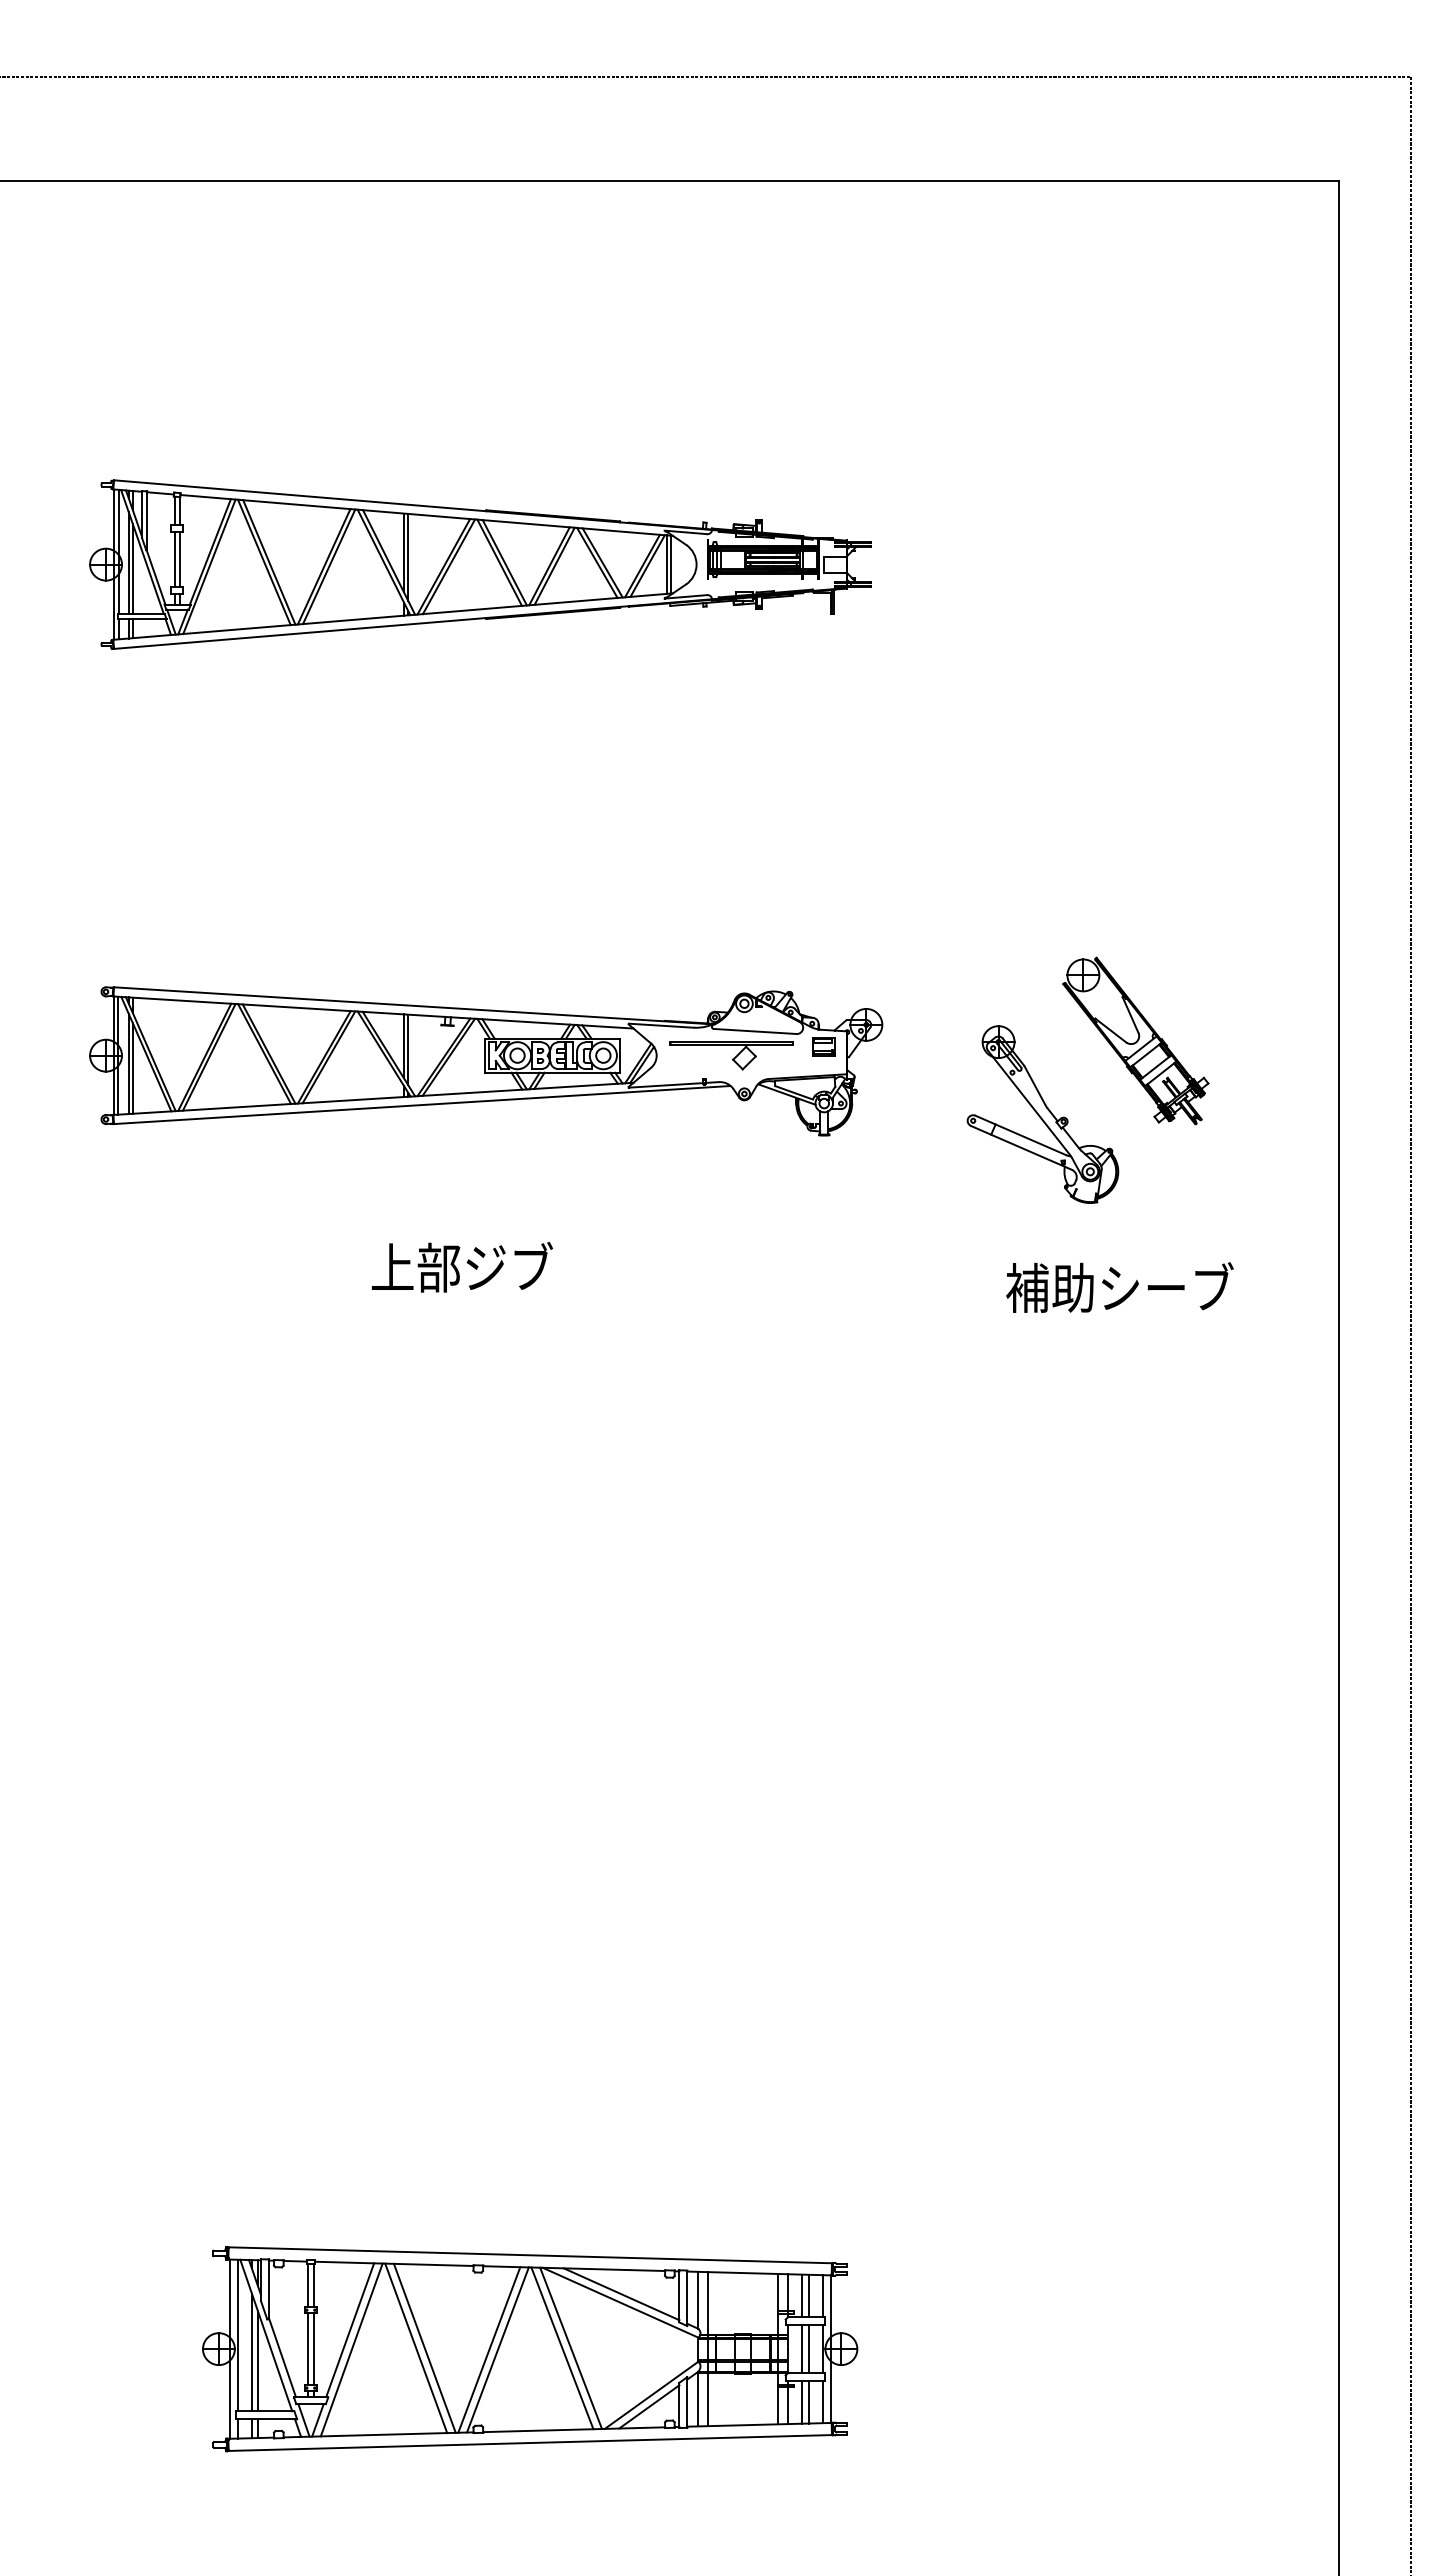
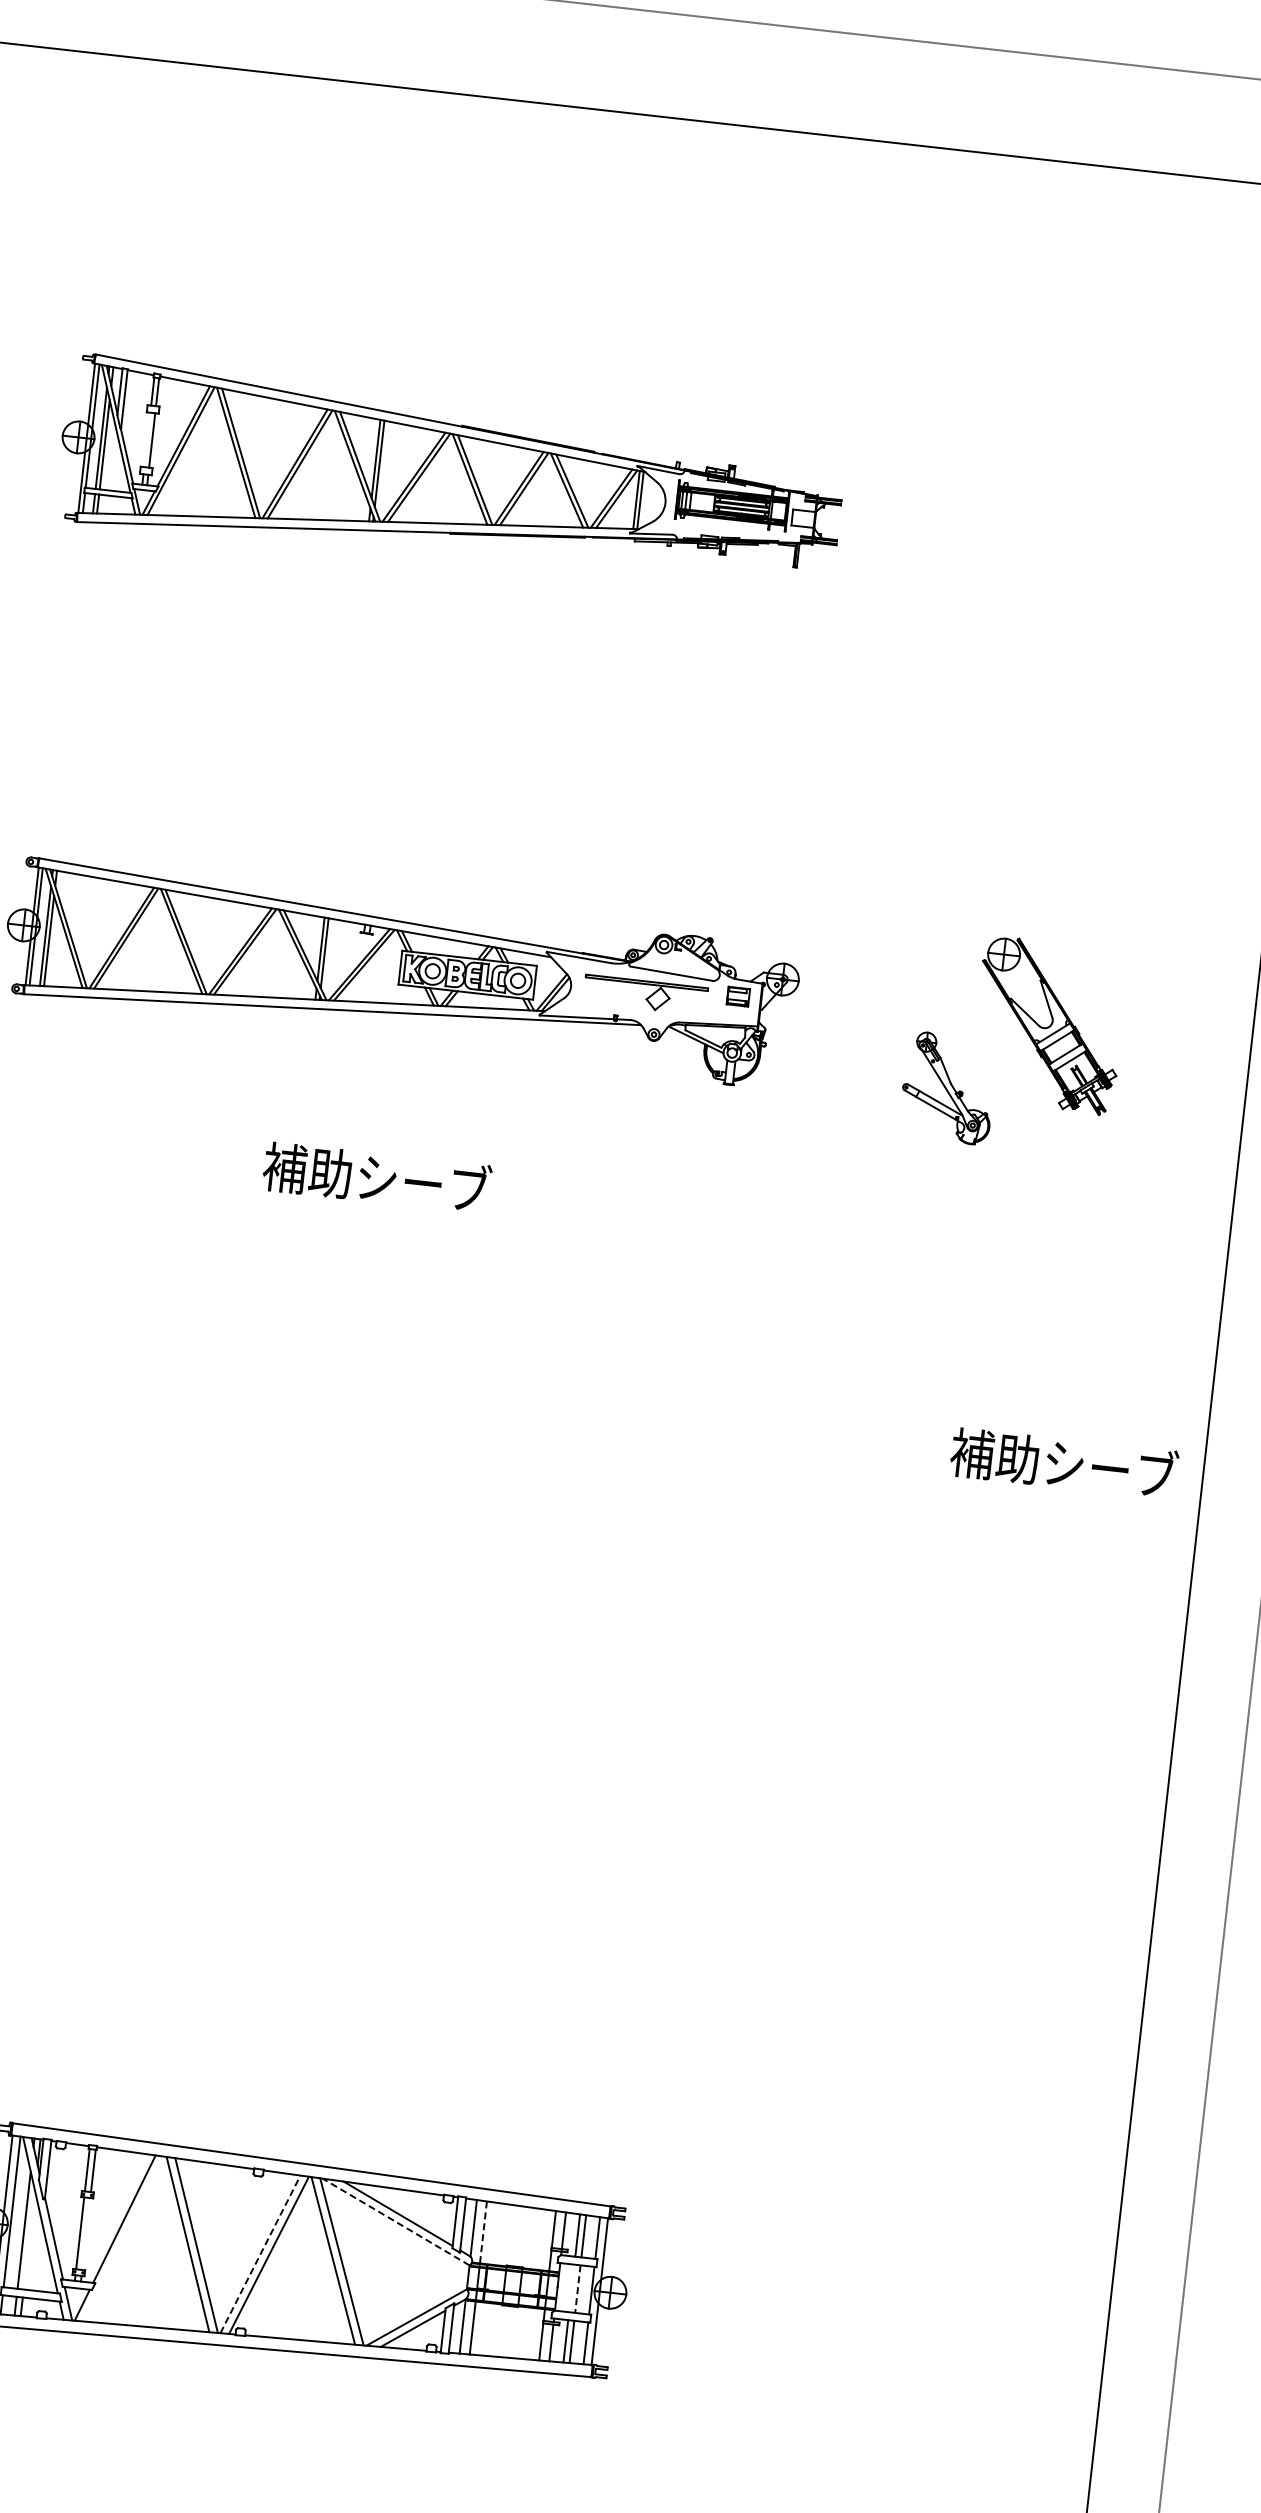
line: (174, 559) -> (147, 439), removed
part: (1042, 1114) -> (947, 1088), size x0.6
text: (485, 1266) -> (377, 1177), 上部ジブ -> 補助シーブ
text: (1119, 1287) -> (1063, 1463), moved
line: (620, 2302) -> (396, 2221), solid -> dashed
line: (708, 2303) -> (483, 2232), solid -> dashed
line: (313, 2348) -> (85, 2233), removed
line: (351, 2349) -> (123, 2238), removed
line: (489, 2349) -> (260, 2253), solid -> dashed
line: (802, 2349) -> (571, 2288), removed
line: (808, 2349) -> (577, 2289), solid -> dashed
line: (257, 2361) -> (28, 2239), removed

